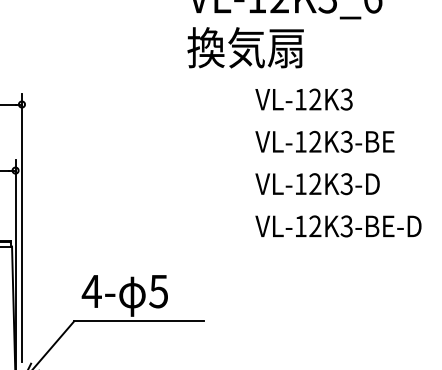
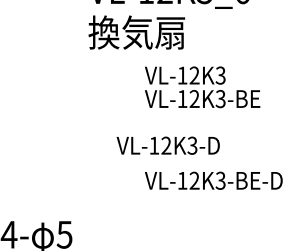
text: (324, 141) -> (202, 98), moved
text: (317, 184) -> (168, 146), moved

